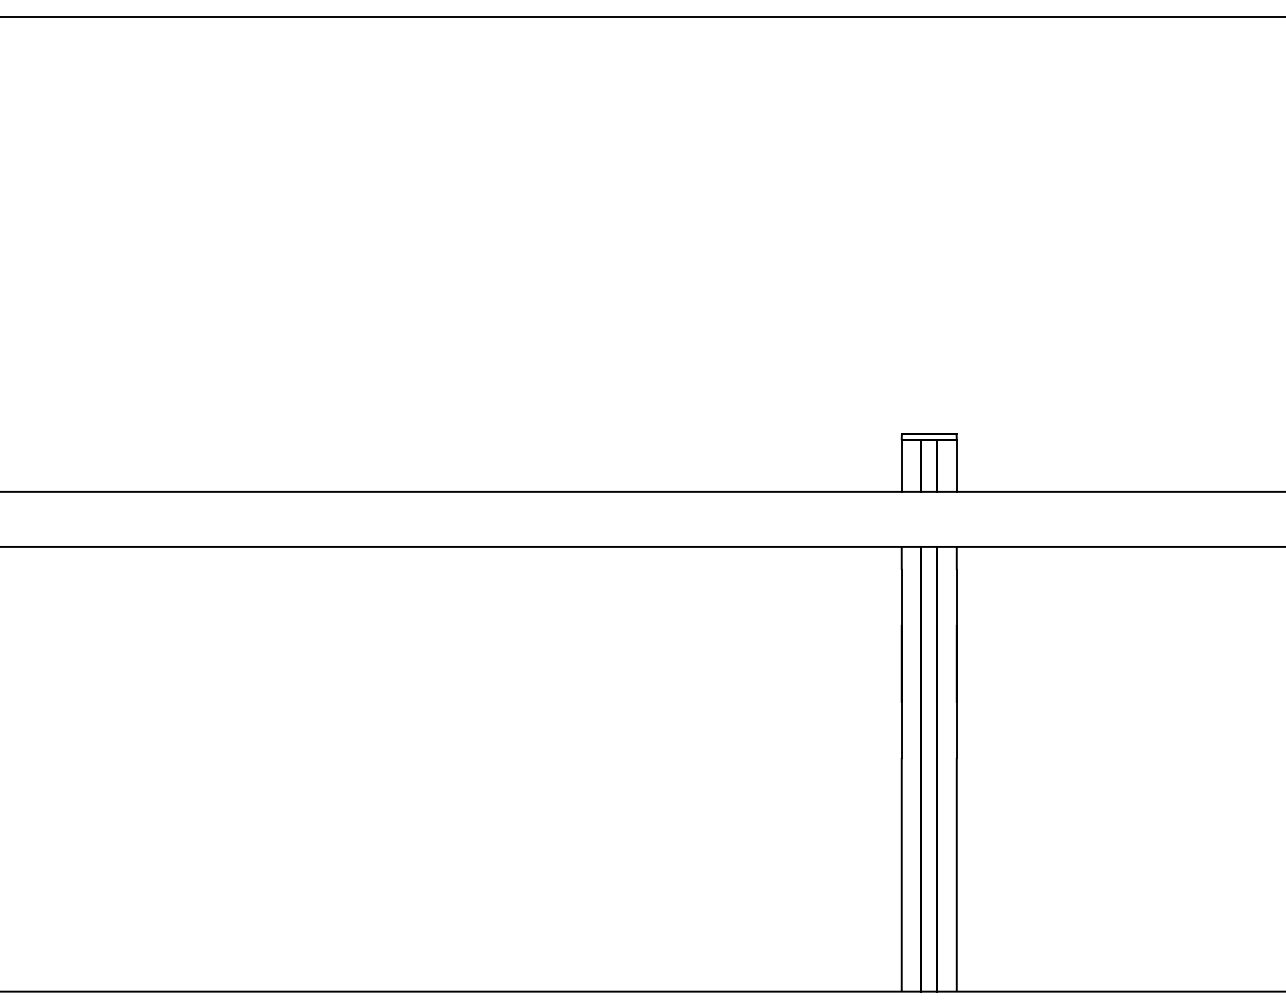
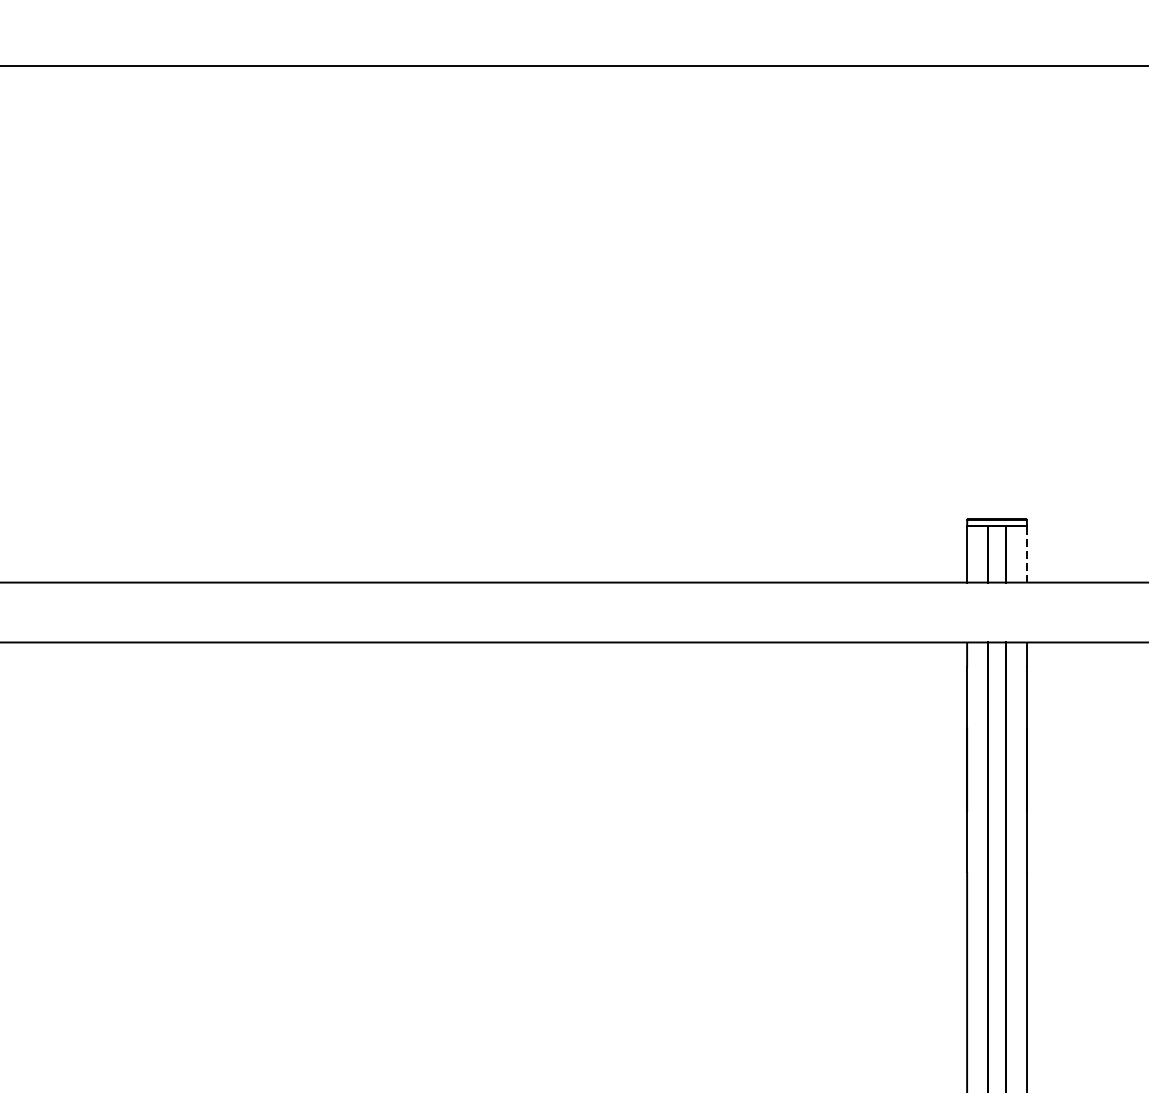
line: (956, 466) -> (1026, 554), solid -> dashed

